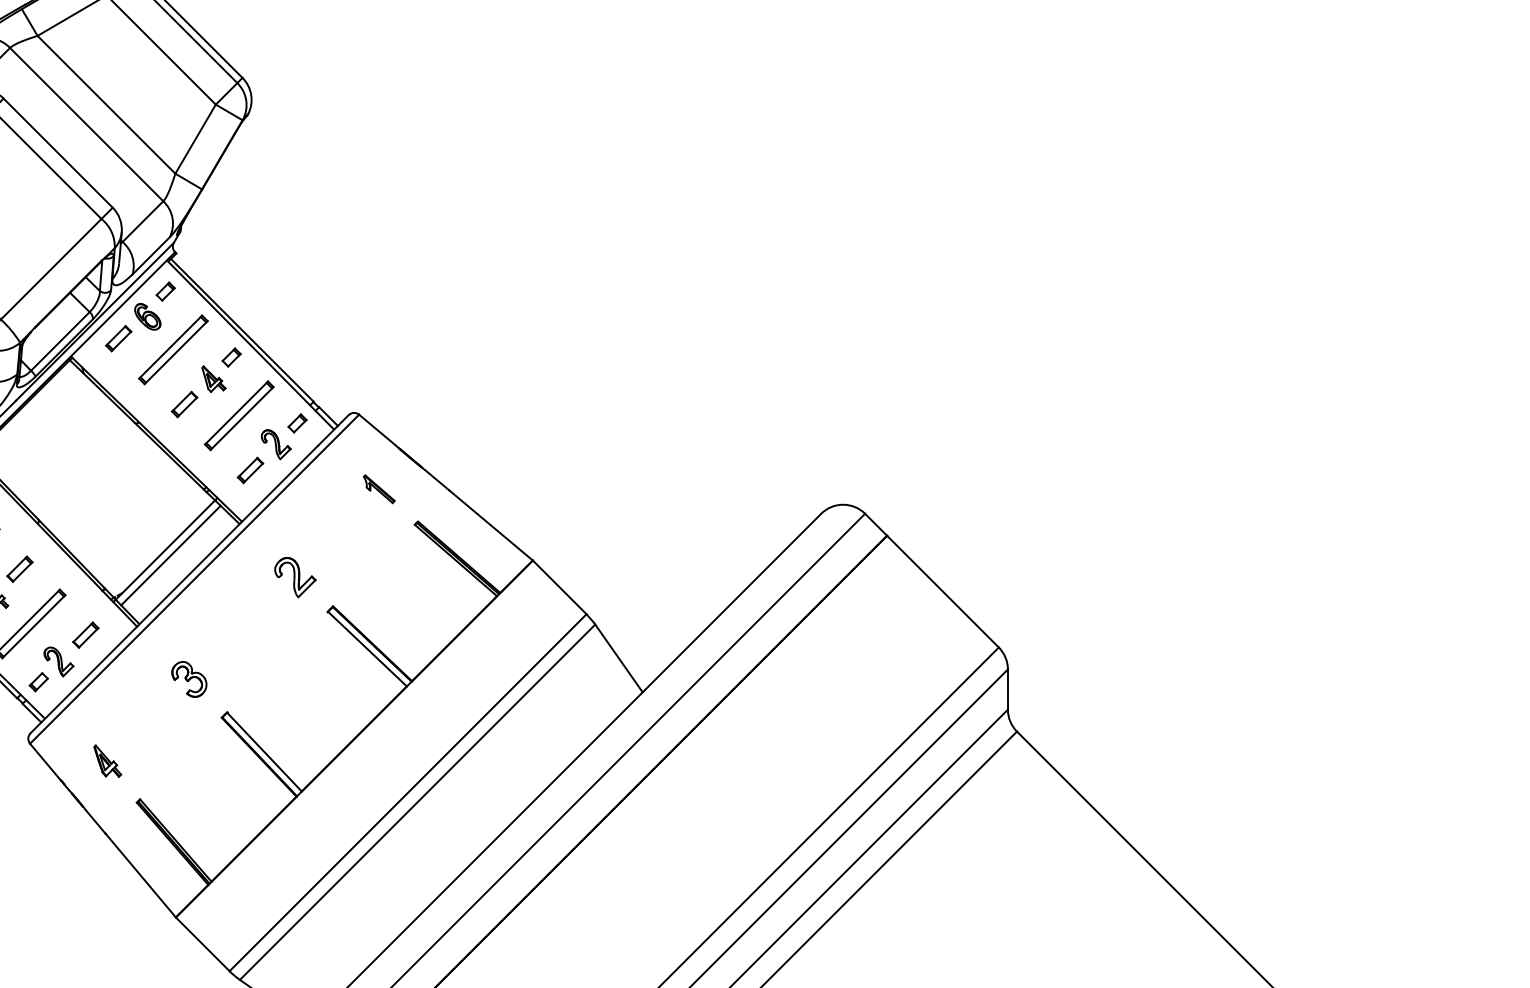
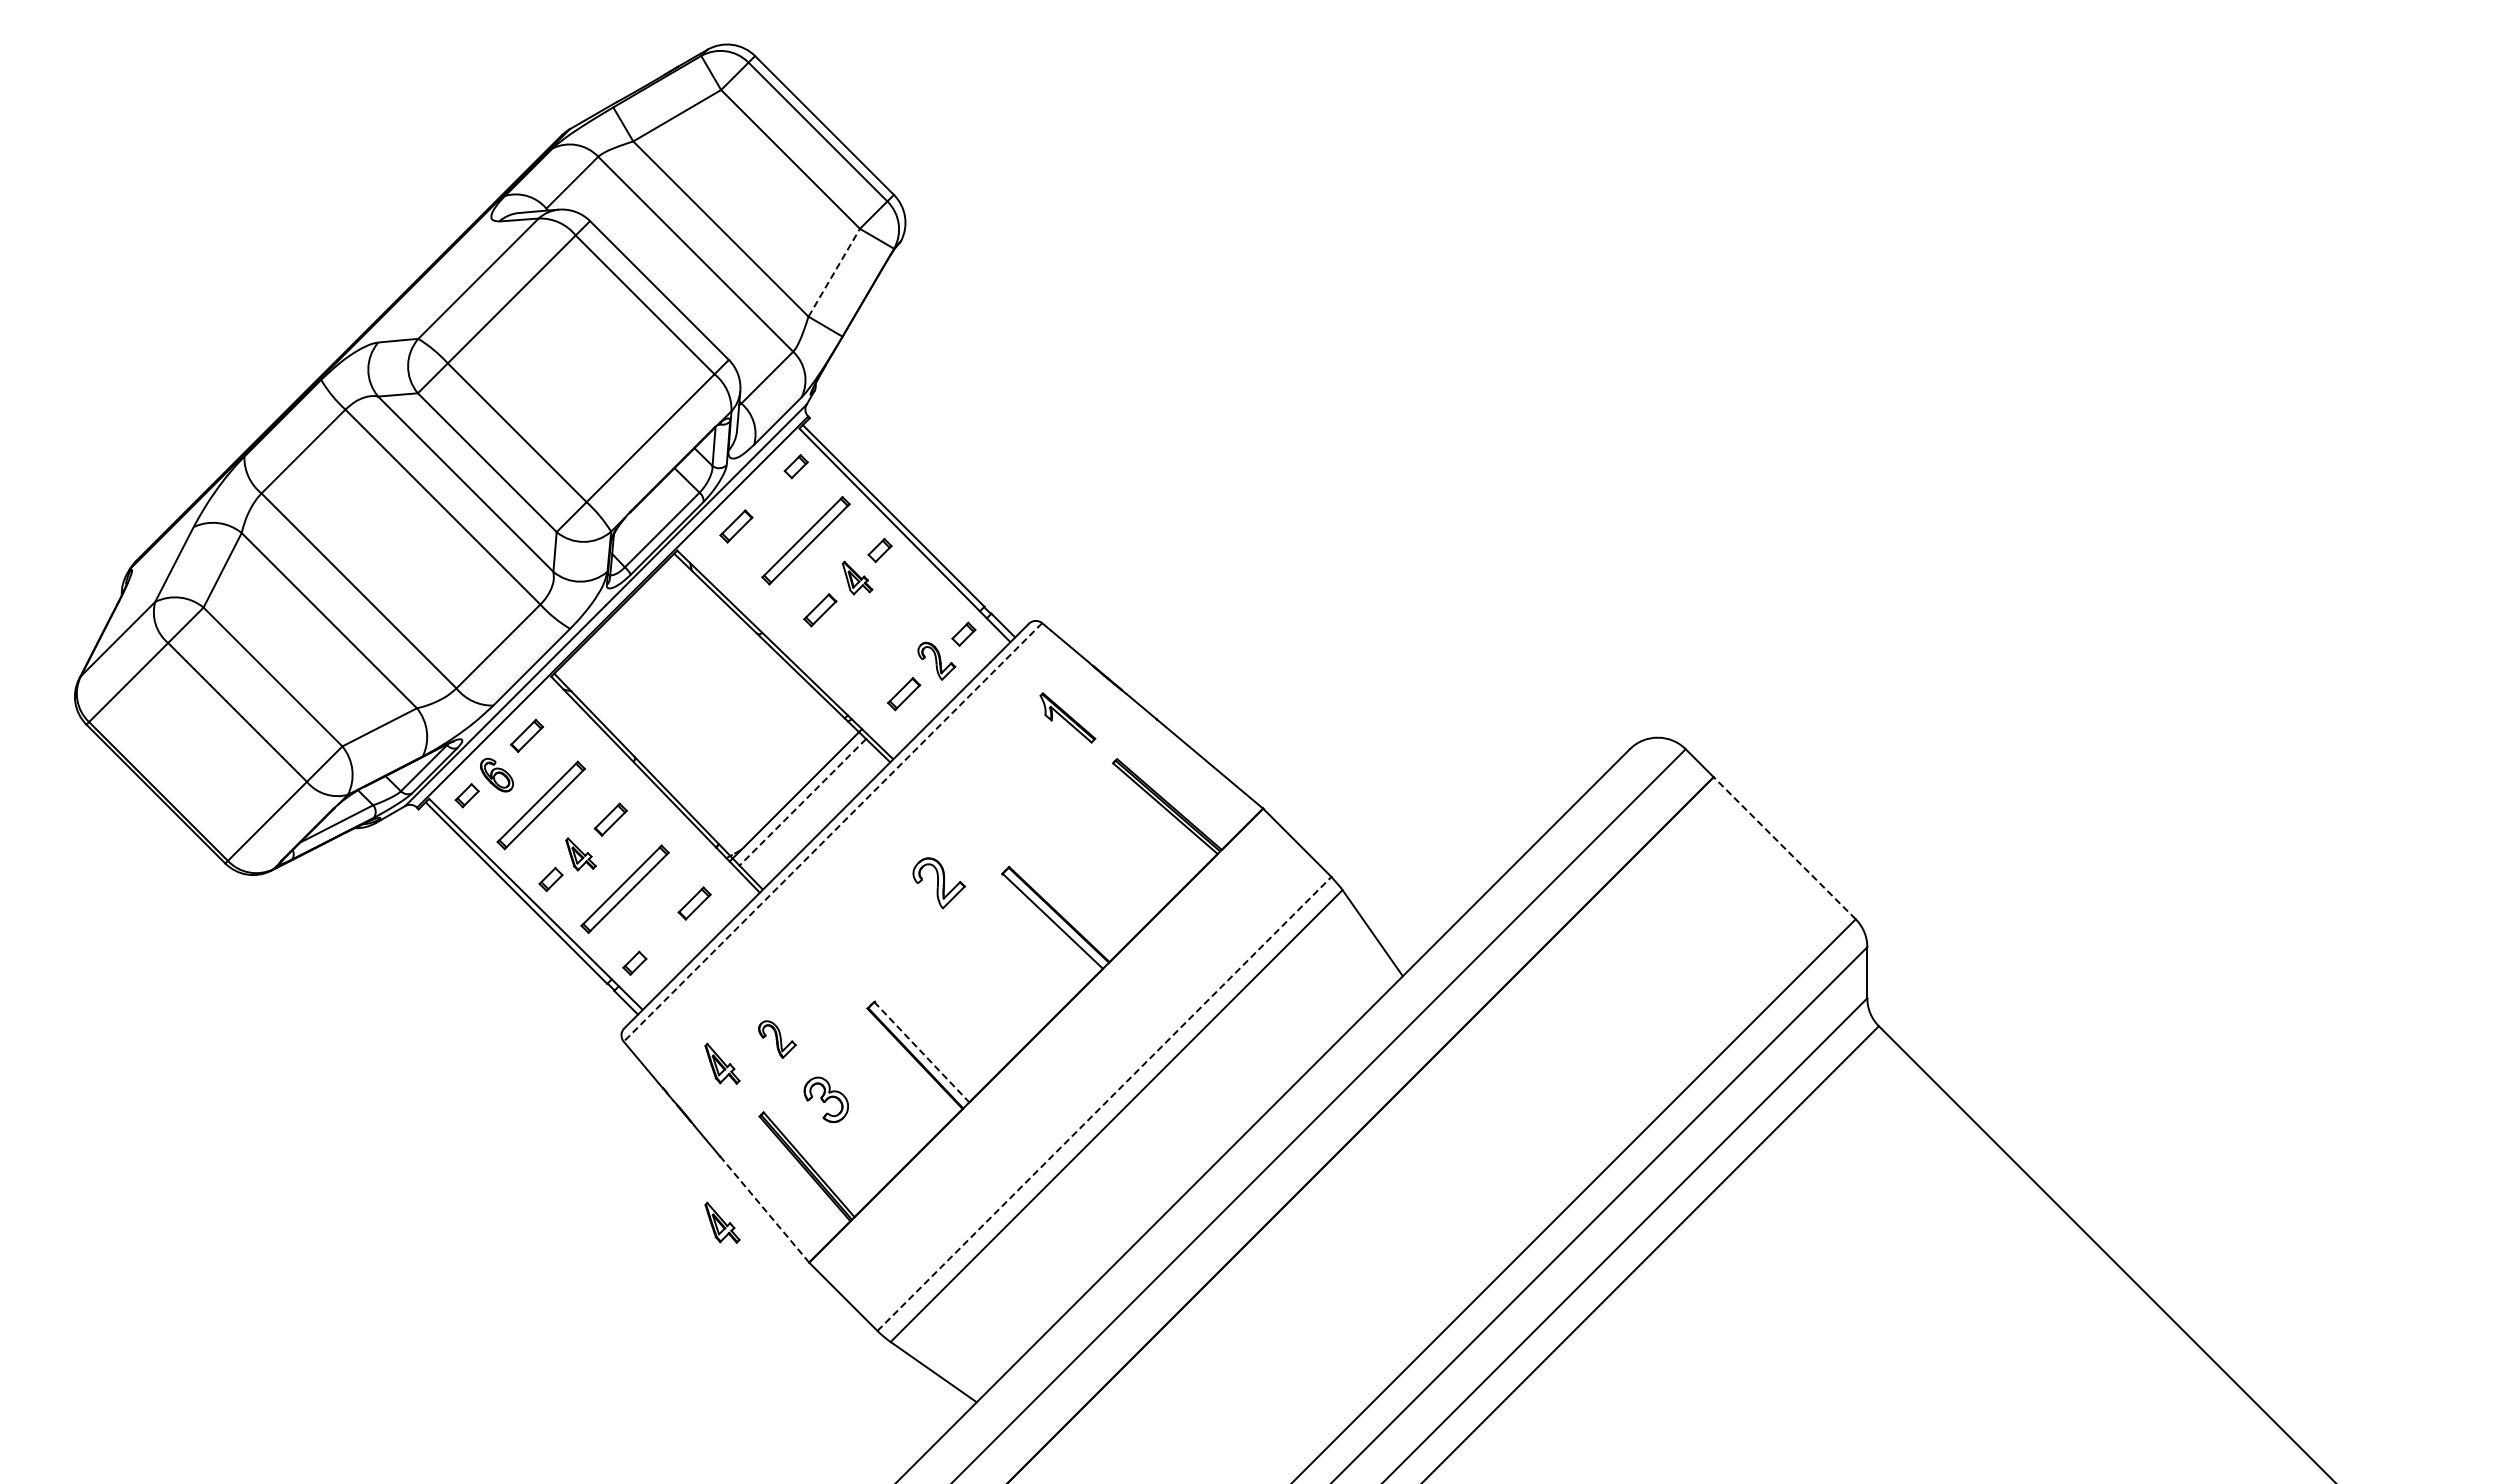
line: (195, 138) -> (834, 272), solid -> dashed
part: (147, 316) -> (773, 498), removed
part: (239, 415) -> (889, 624), removed
part: (379, 488) -> (1067, 717), size x1.4
line: (170, 555) -> (802, 802), solid -> dashed
part: (294, 577) -> (938, 883), moved
line: (195, 579) -> (833, 832), solid -> dashed
line: (942, 591) -> (1784, 847), solid -> dashed
part: (58, 661) -> (777, 1039), moved
part: (188, 679) -> (825, 1099), moved
line: (264, 752) -> (922, 1052), solid -> dashed
line: (408, 792) -> (1104, 1103), solid -> dashed
line: (140, 875) -> (764, 1209), solid -> dashed
part: (107, 885) -> (722, 1222), added

